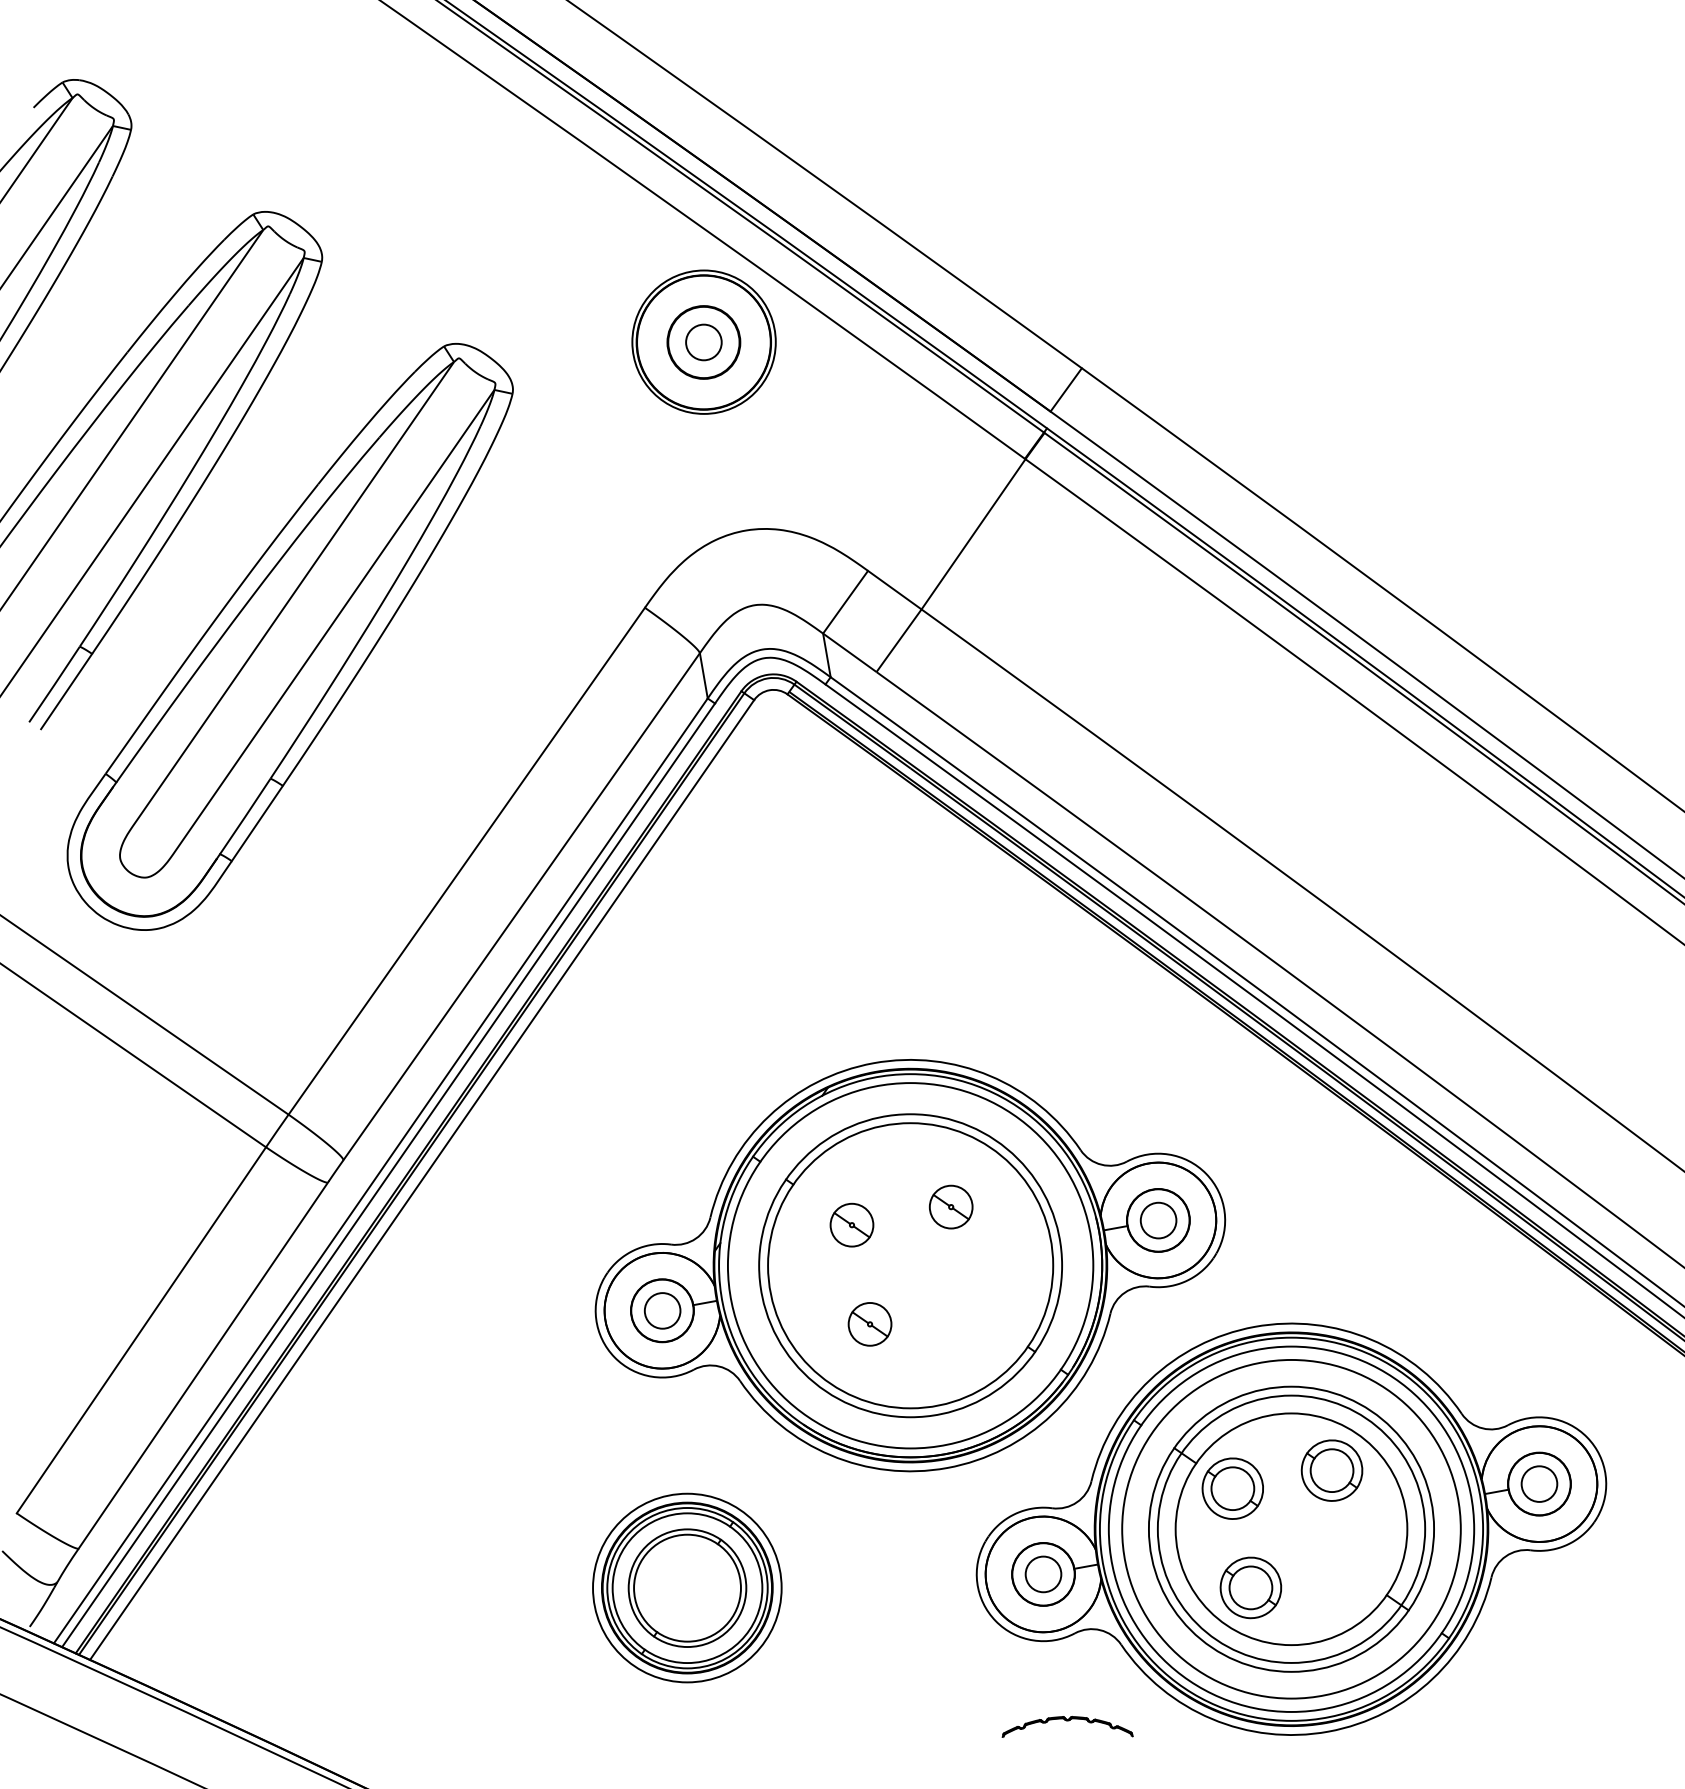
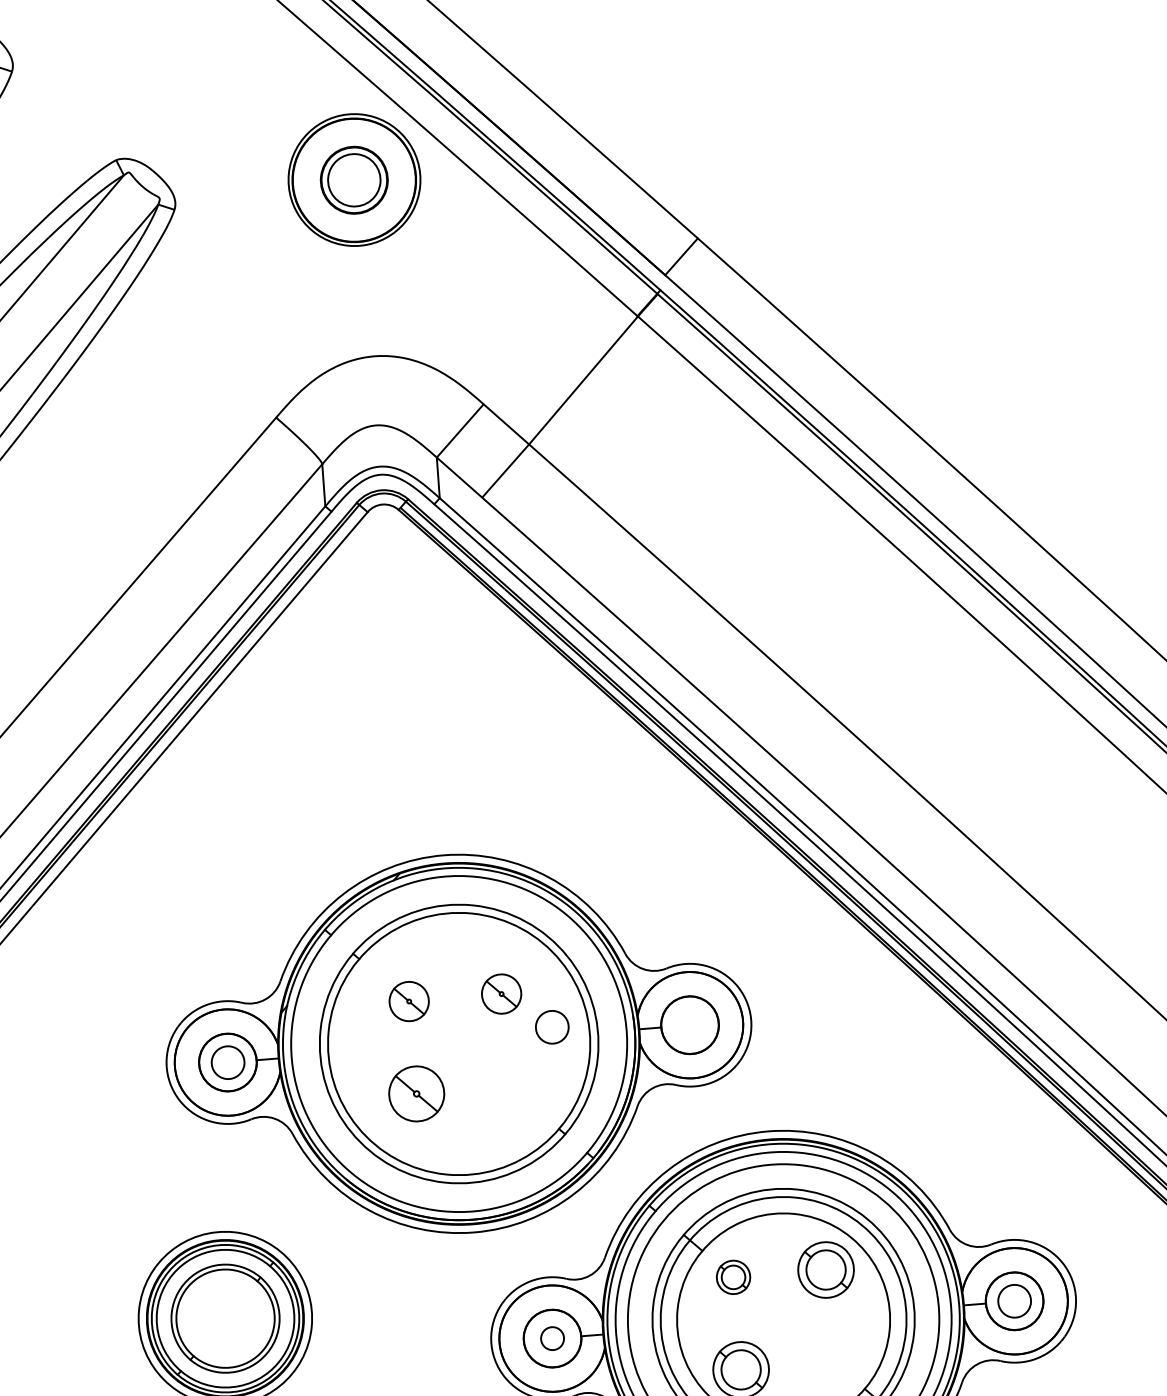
circle: (703, 342) -> (353, 180), size x1.6
circle: (1158, 1220) -> (552, 1027), moved
part: (869, 1324) -> (416, 1094), size x1.4
part: (1232, 1488) -> (733, 1277), size x0.6
circle: (1043, 1574) -> (552, 1338), size x0.7

